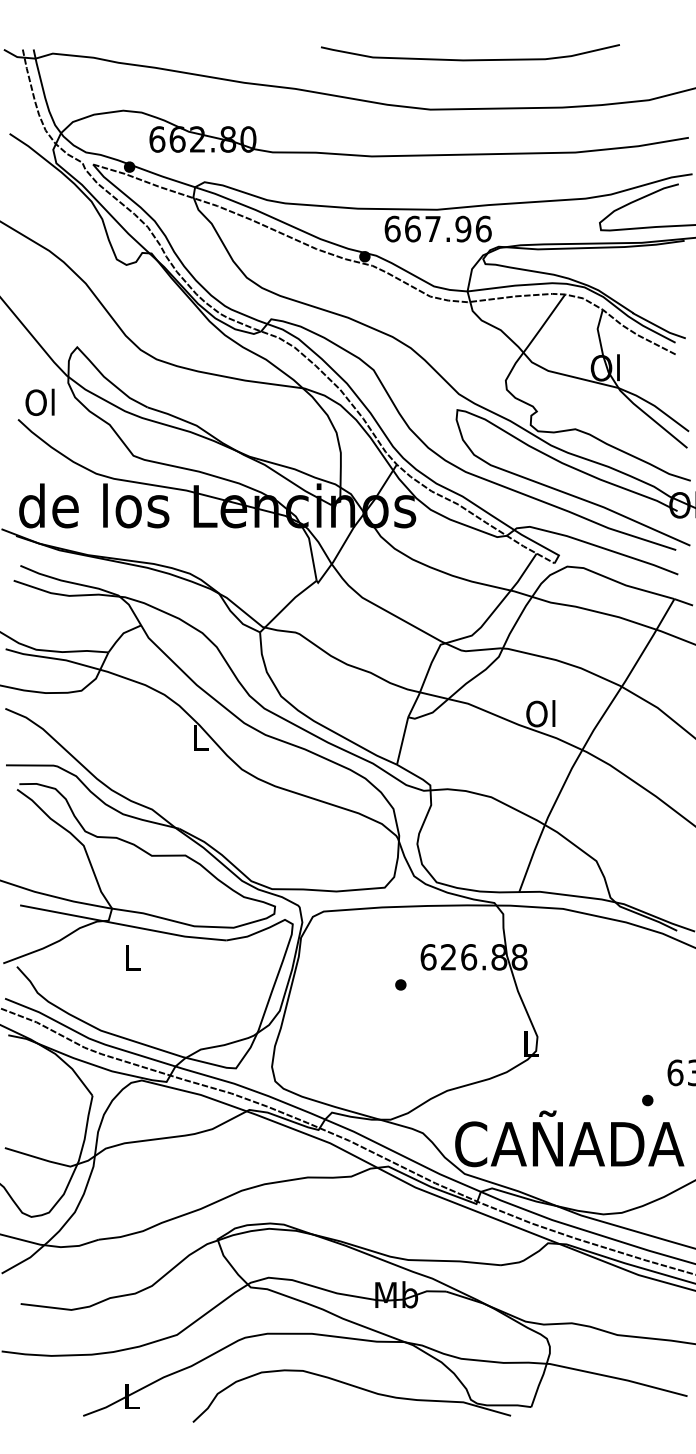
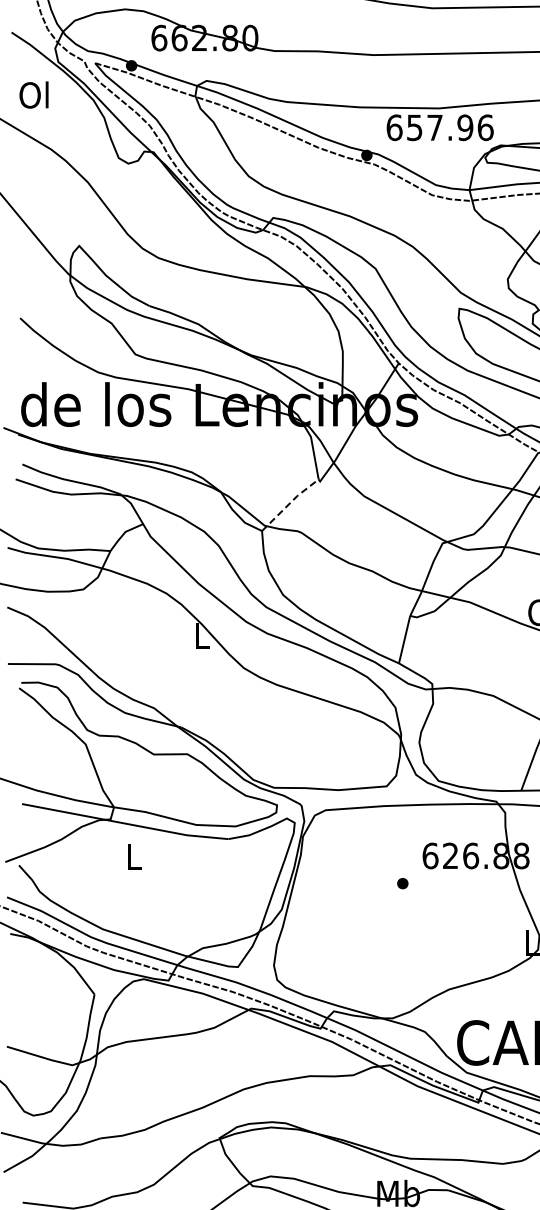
text: (412, 228) -> (414, 127), 667.96 -> 657.96
text: (39, 401) -> (33, 94), moved
line: (287, 605) -> (289, 504), solid -> dashed

